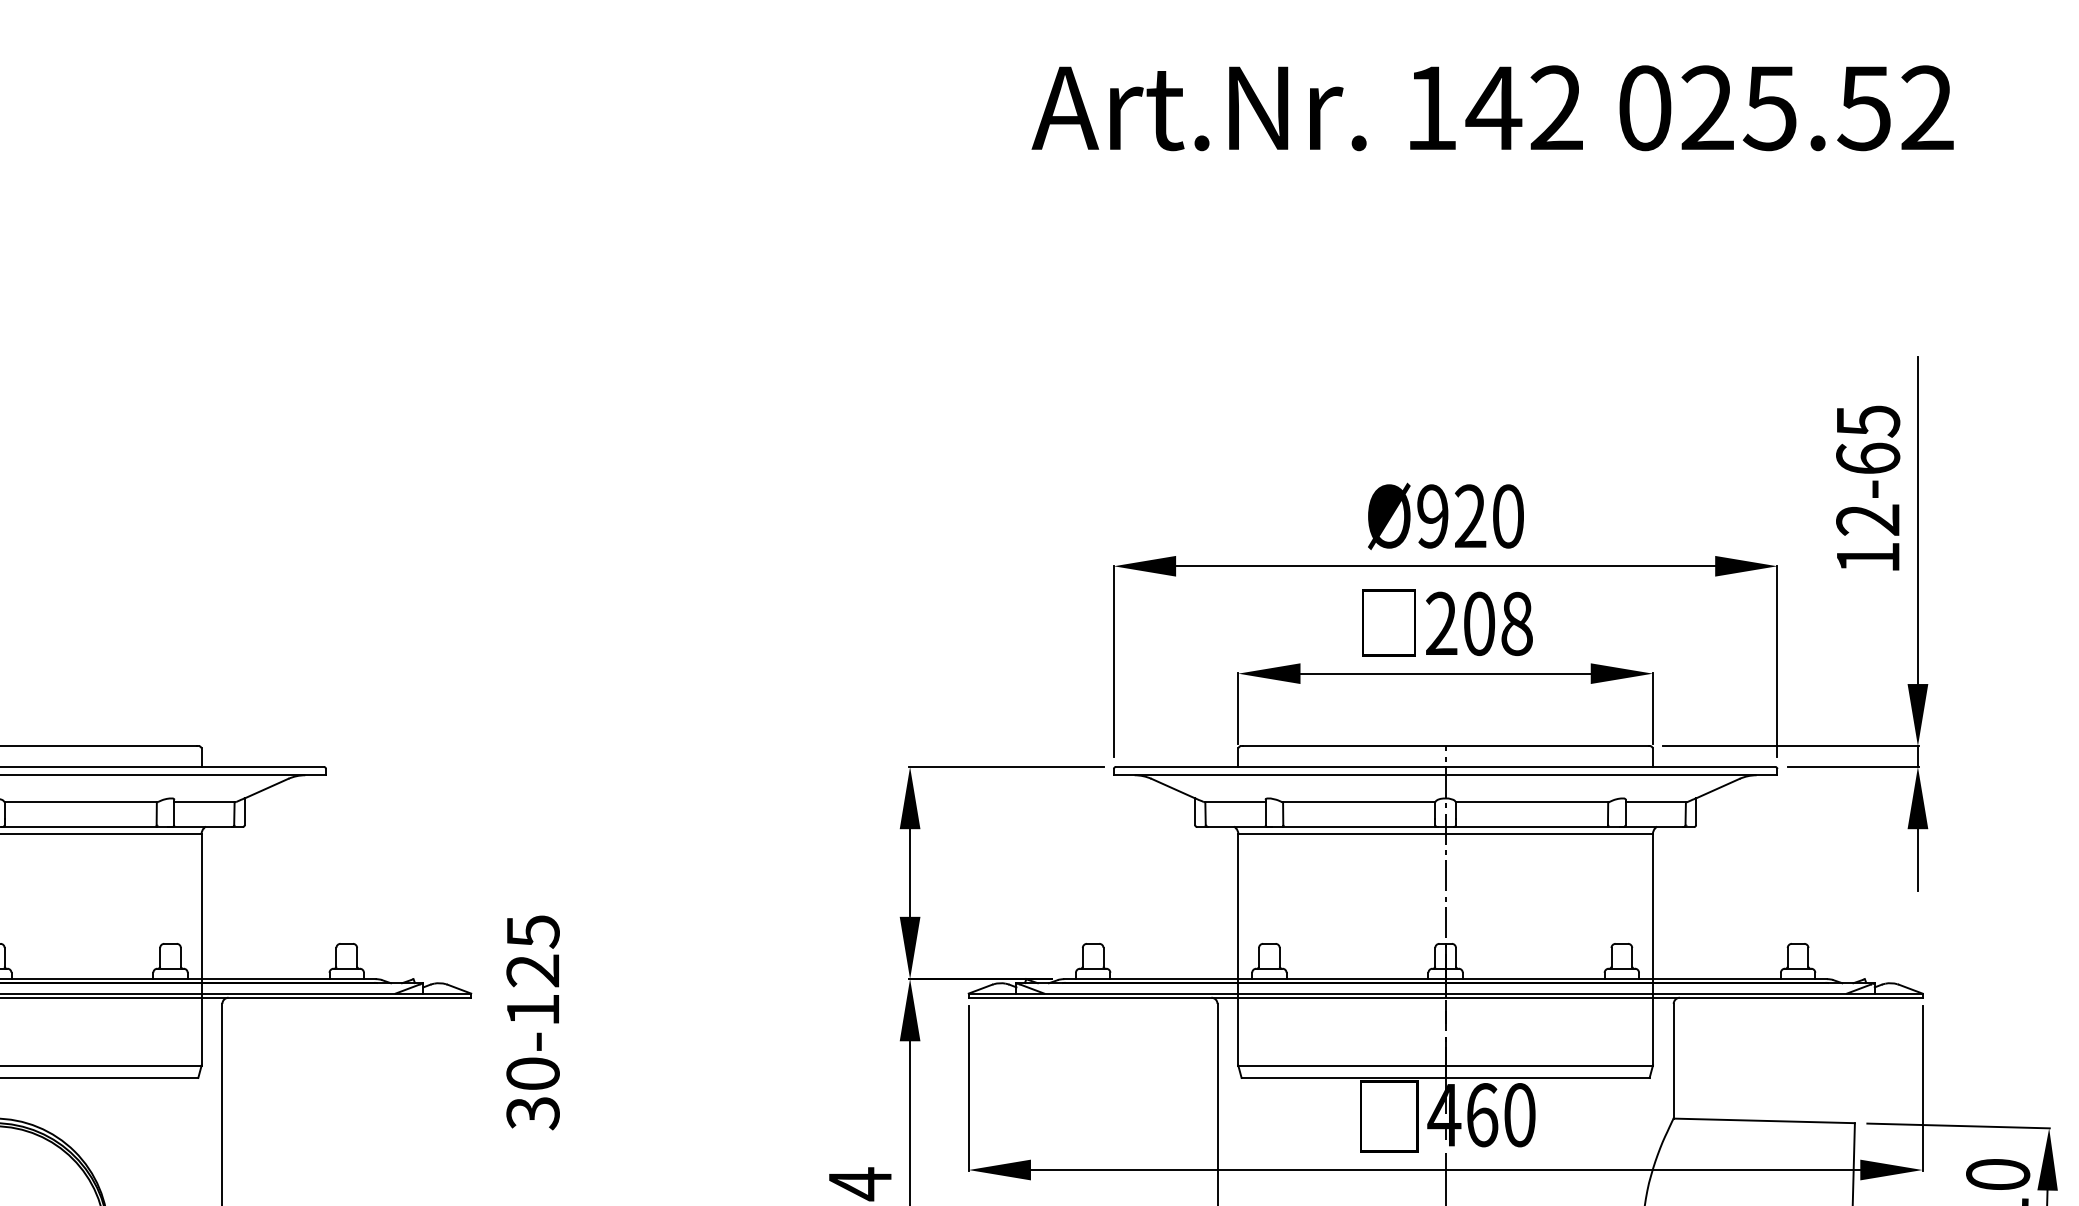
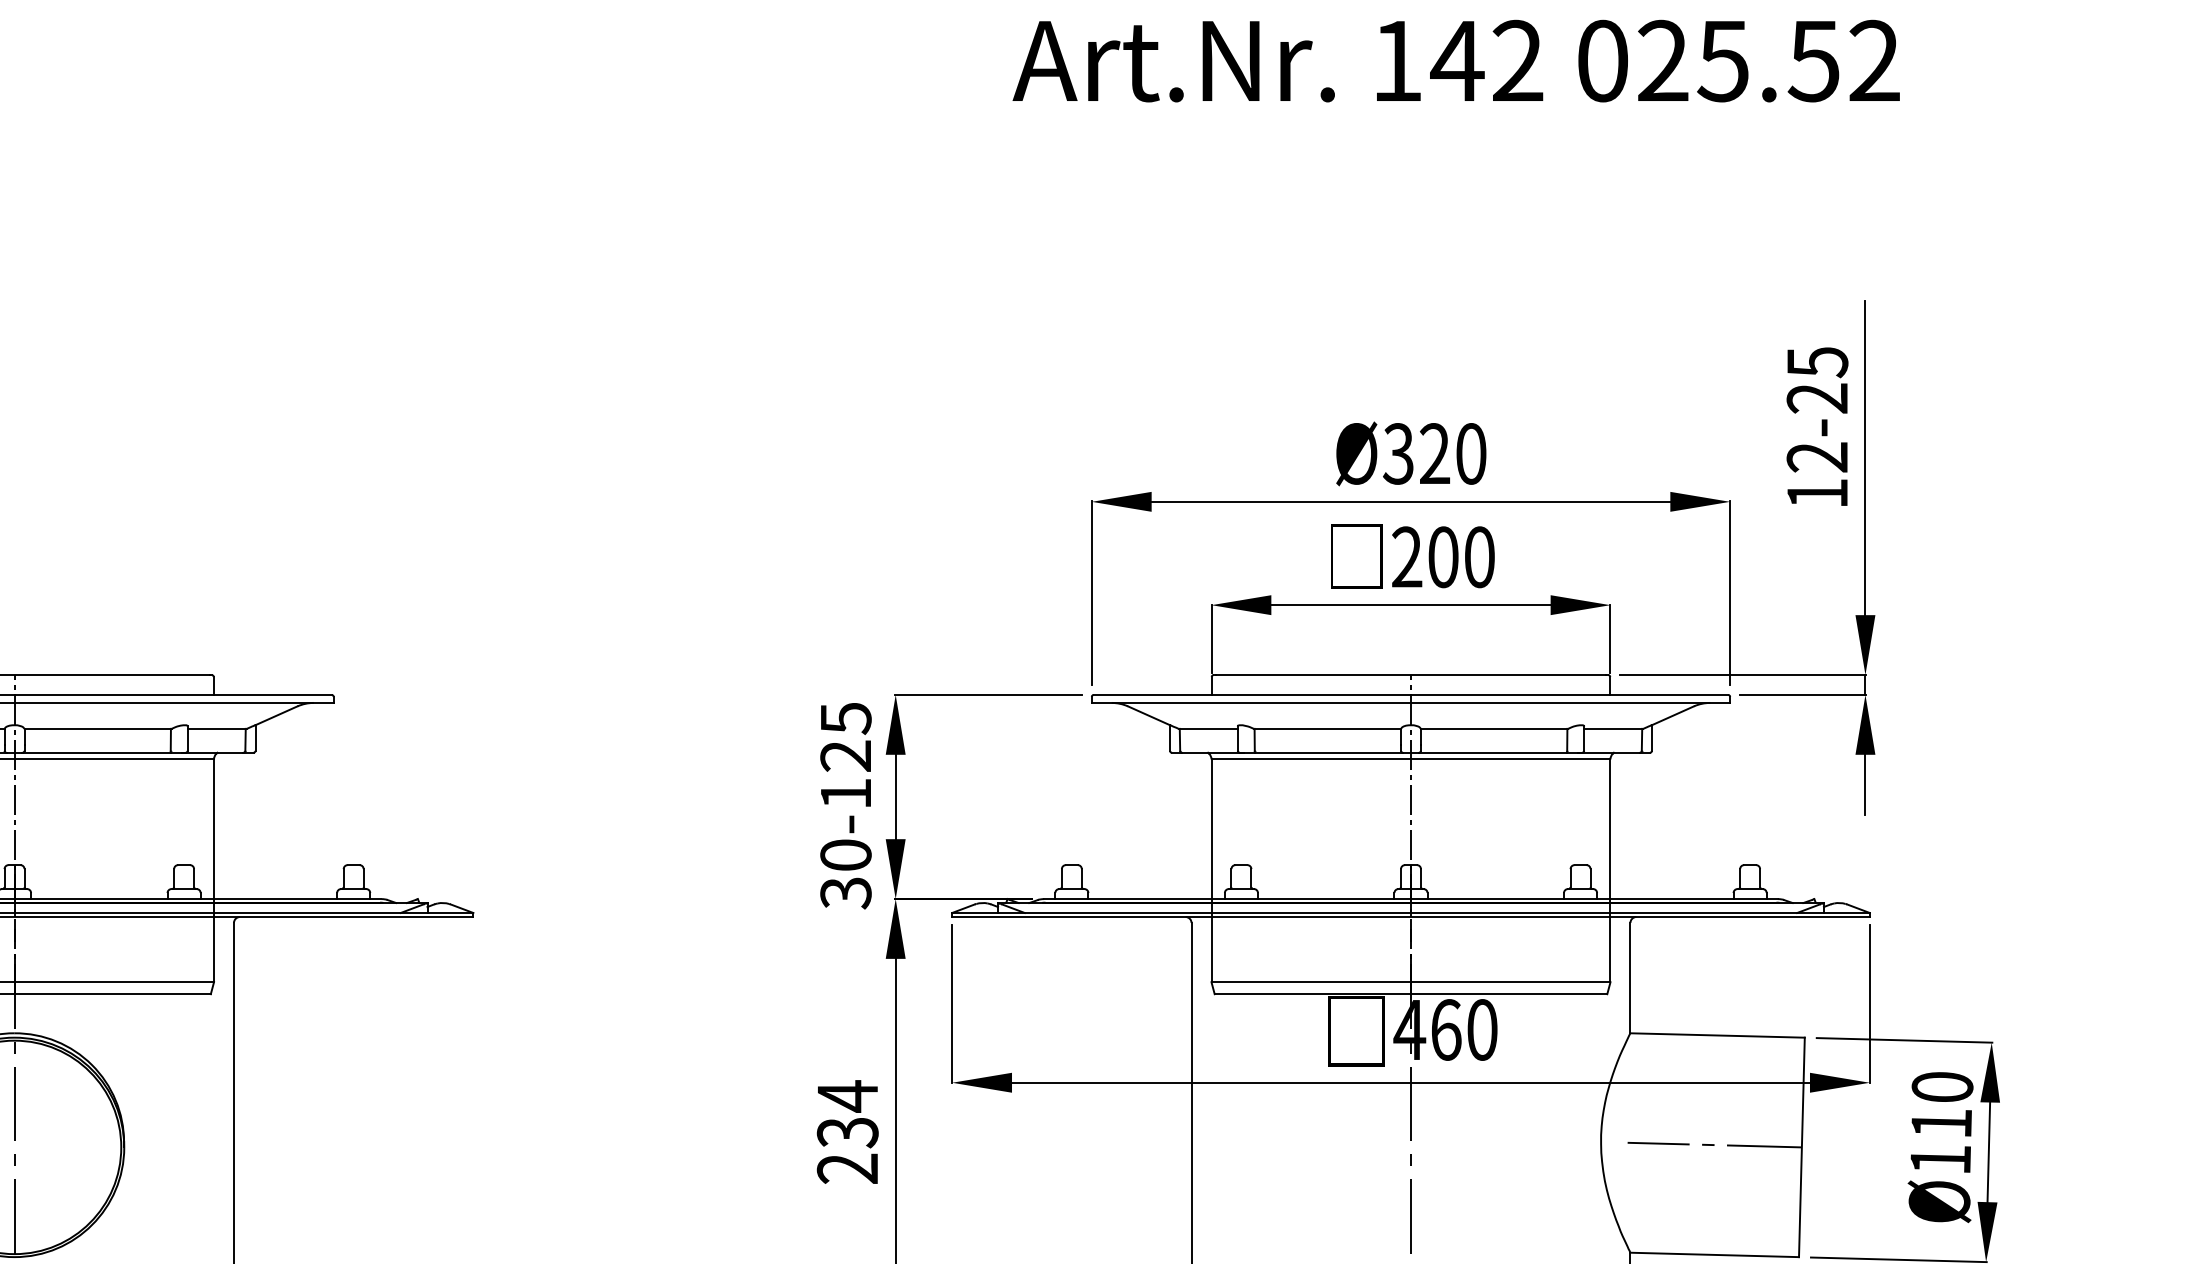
text: (1868, 458) -> (1817, 398), 12-65 -> 12-25
text: (1432, 516) -> (1398, 453), Ø920 -> Ø320
text: (1516, 623) -> (1479, 556), 208 -> 200
text: (532, 1023) -> (845, 806), moved

